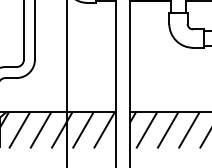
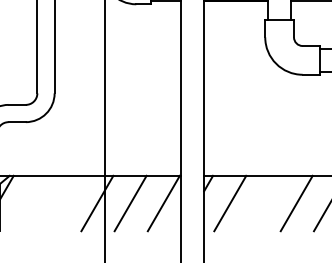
line: (19, 129) -> (30, 202), removed
line: (40, 129) -> (63, 202), removed
line: (168, 129) -> (263, 202), removed

